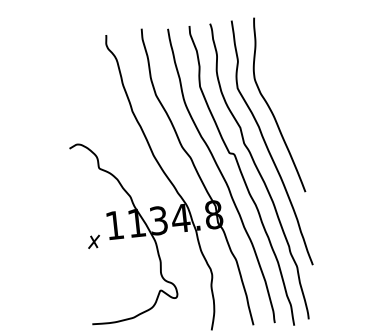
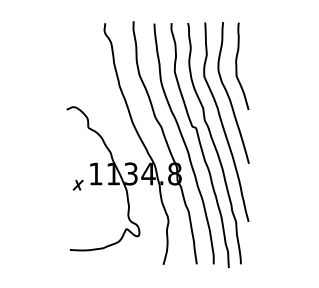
curve: (278, 71) -> (237, 66), added

